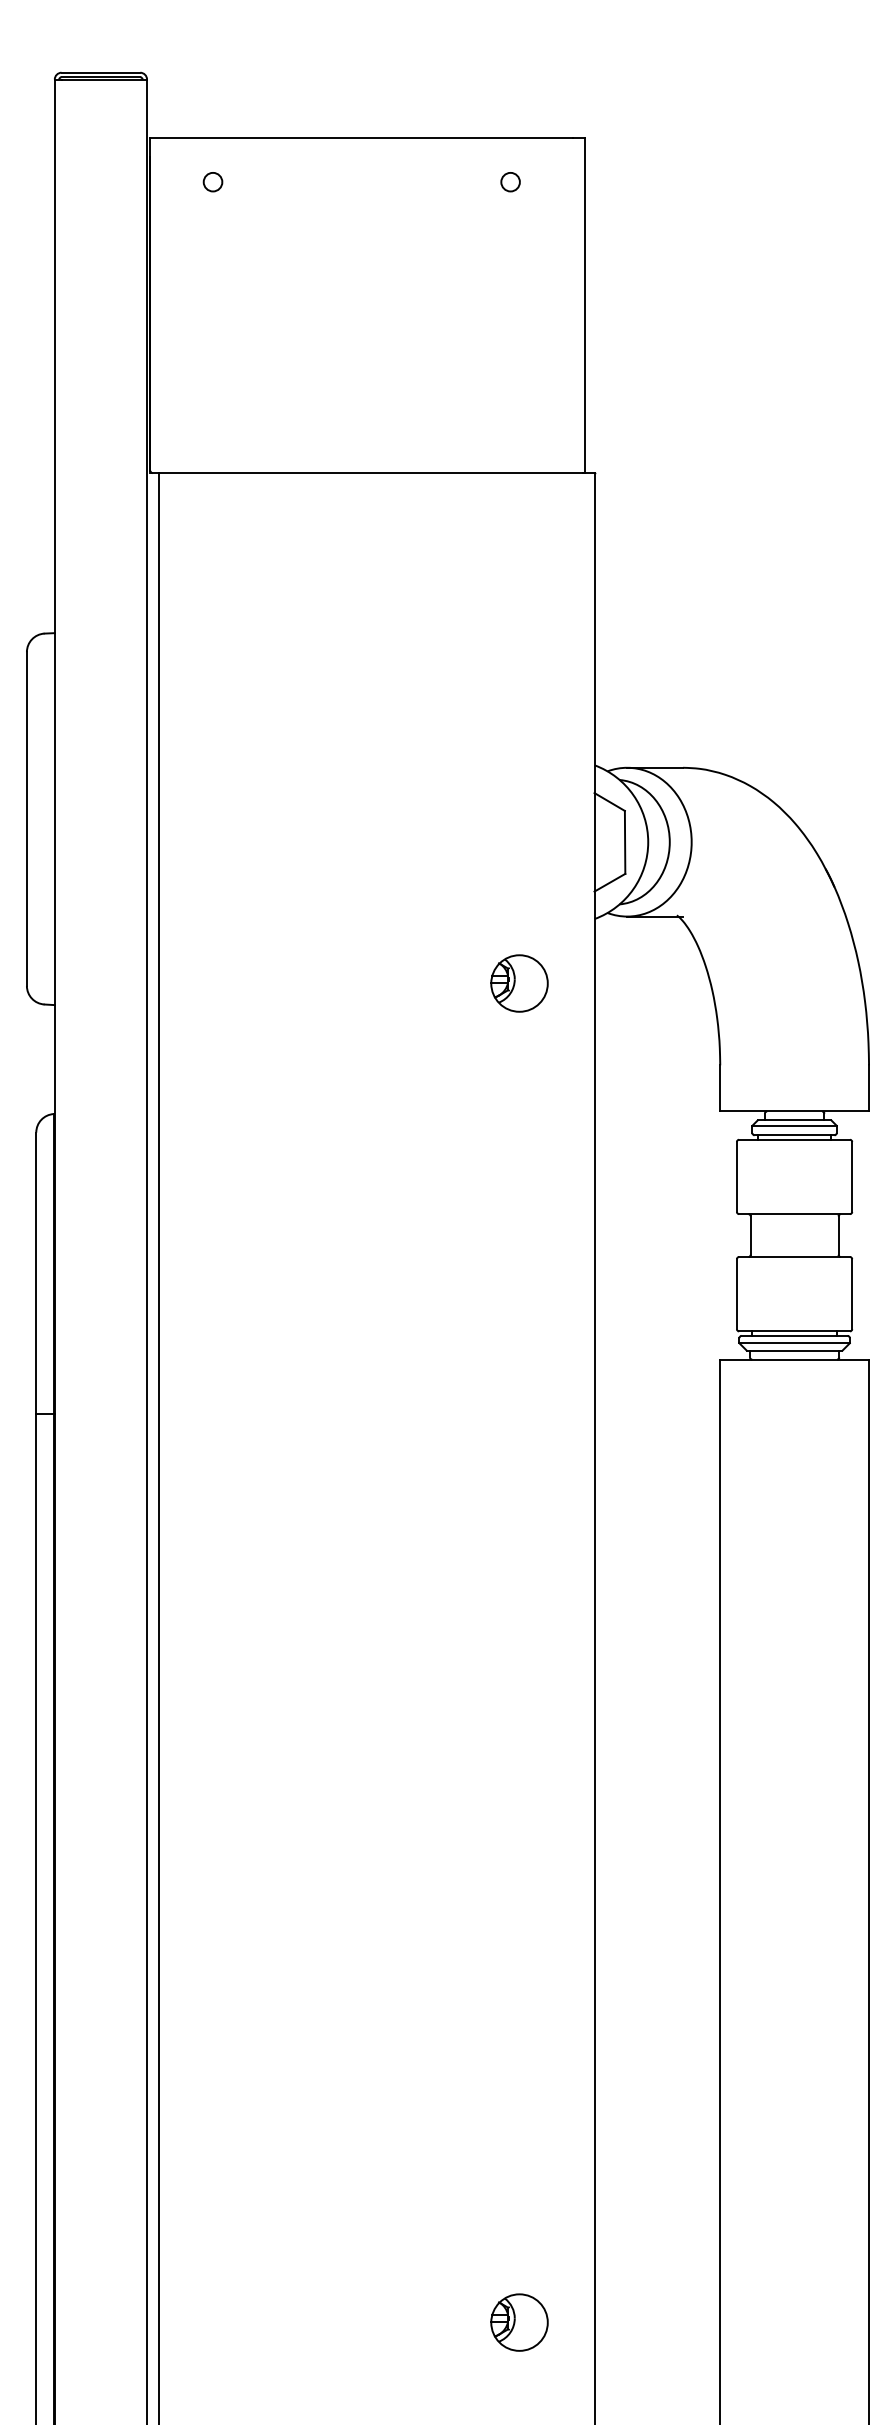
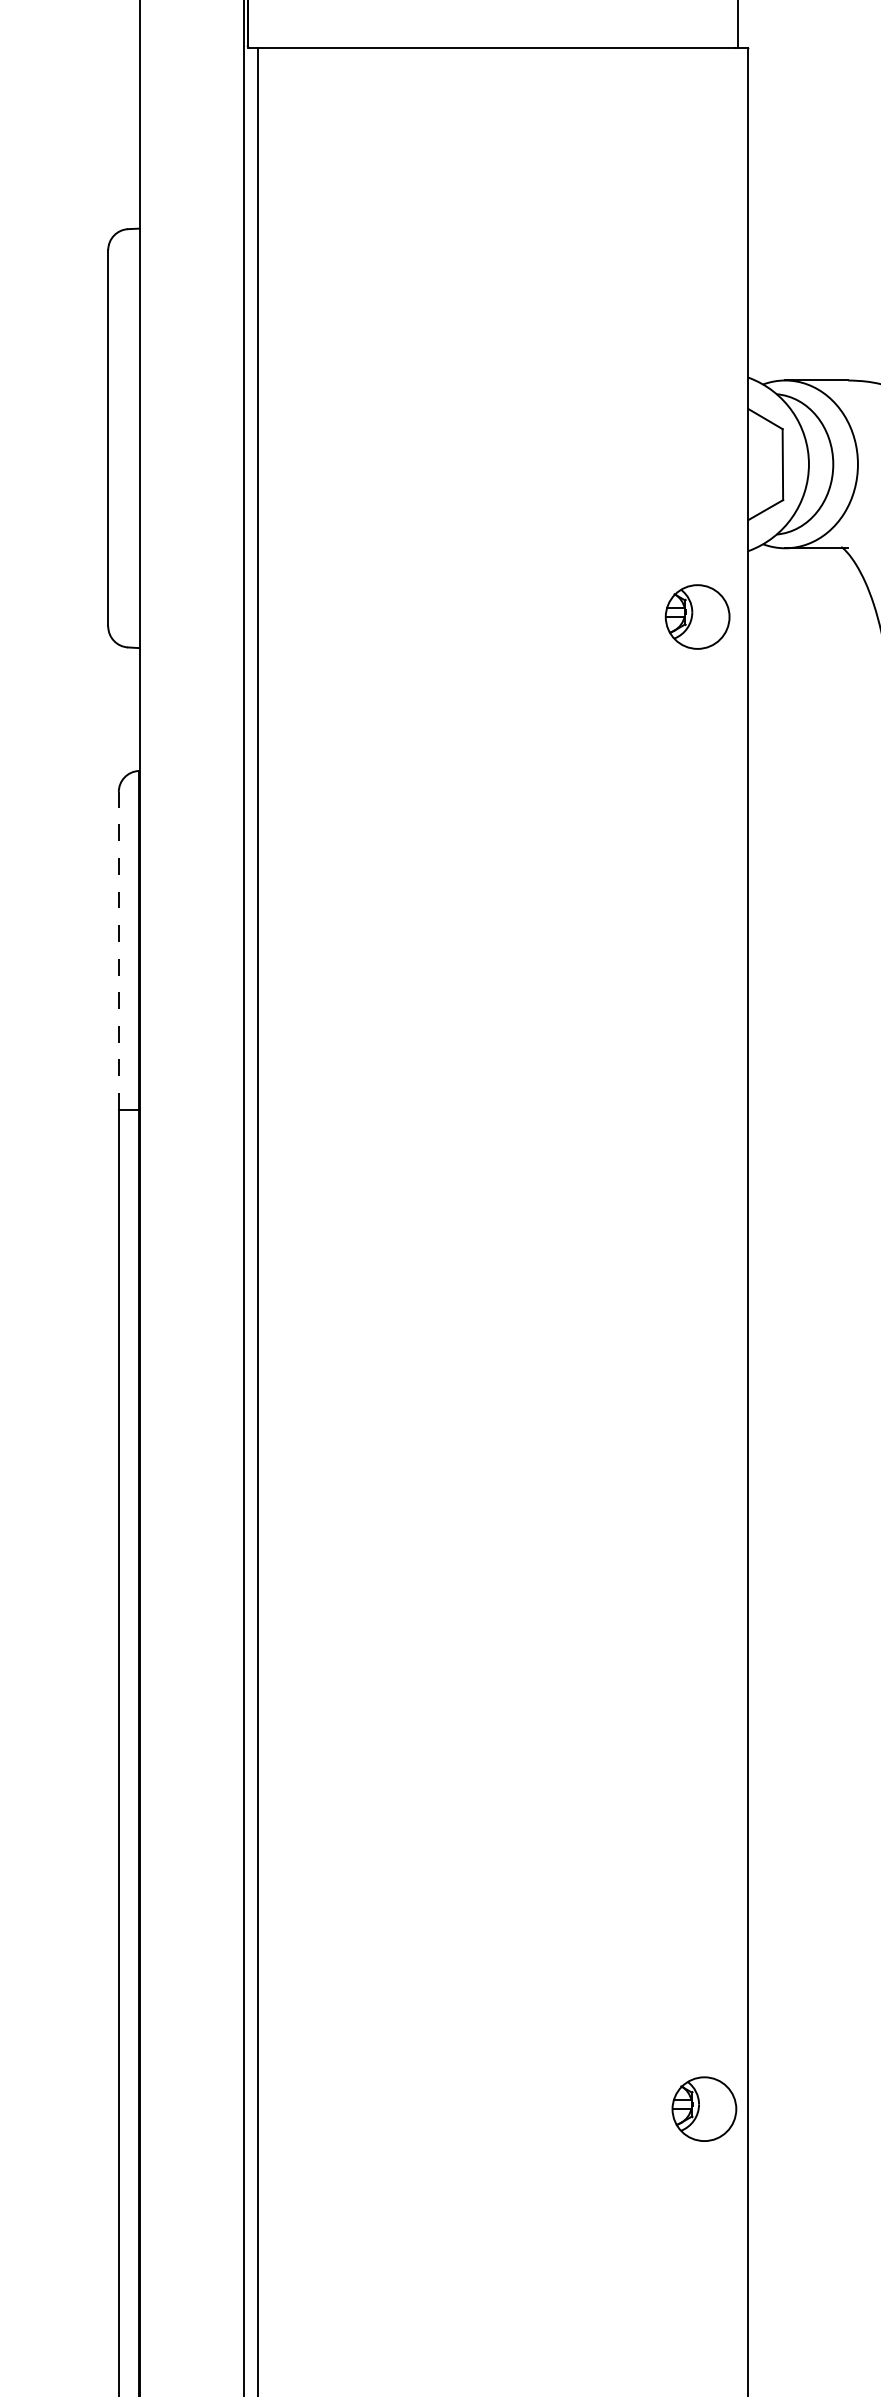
part: (519, 983) -> (697, 616), moved
line: (36, 1273) -> (119, 950), solid -> dashed
part: (519, 2322) -> (704, 2109), moved

